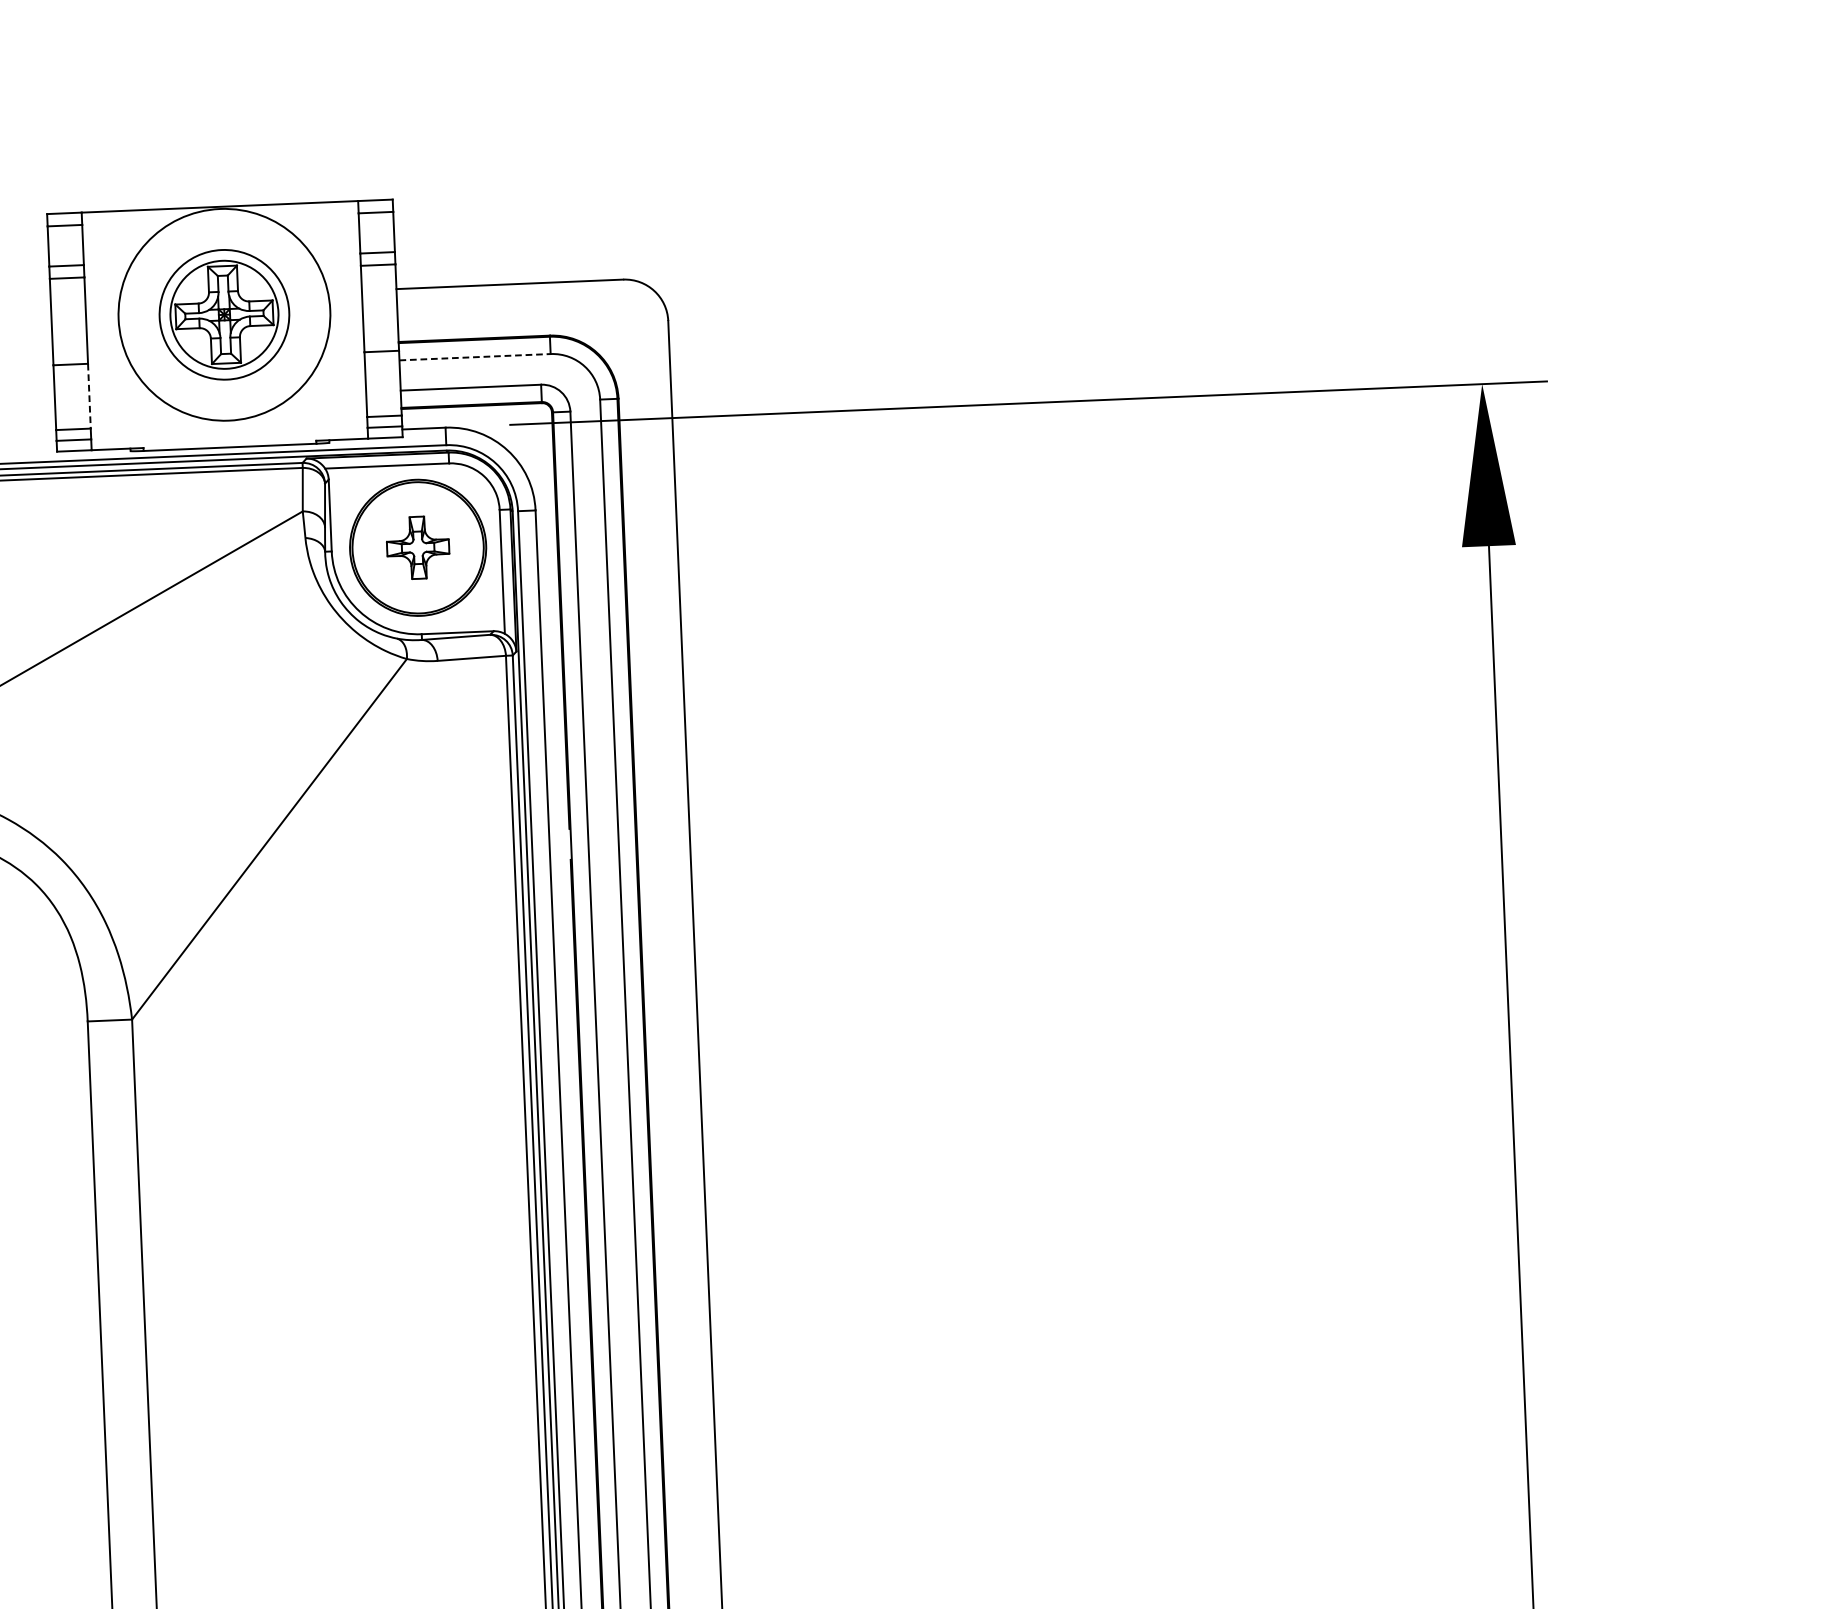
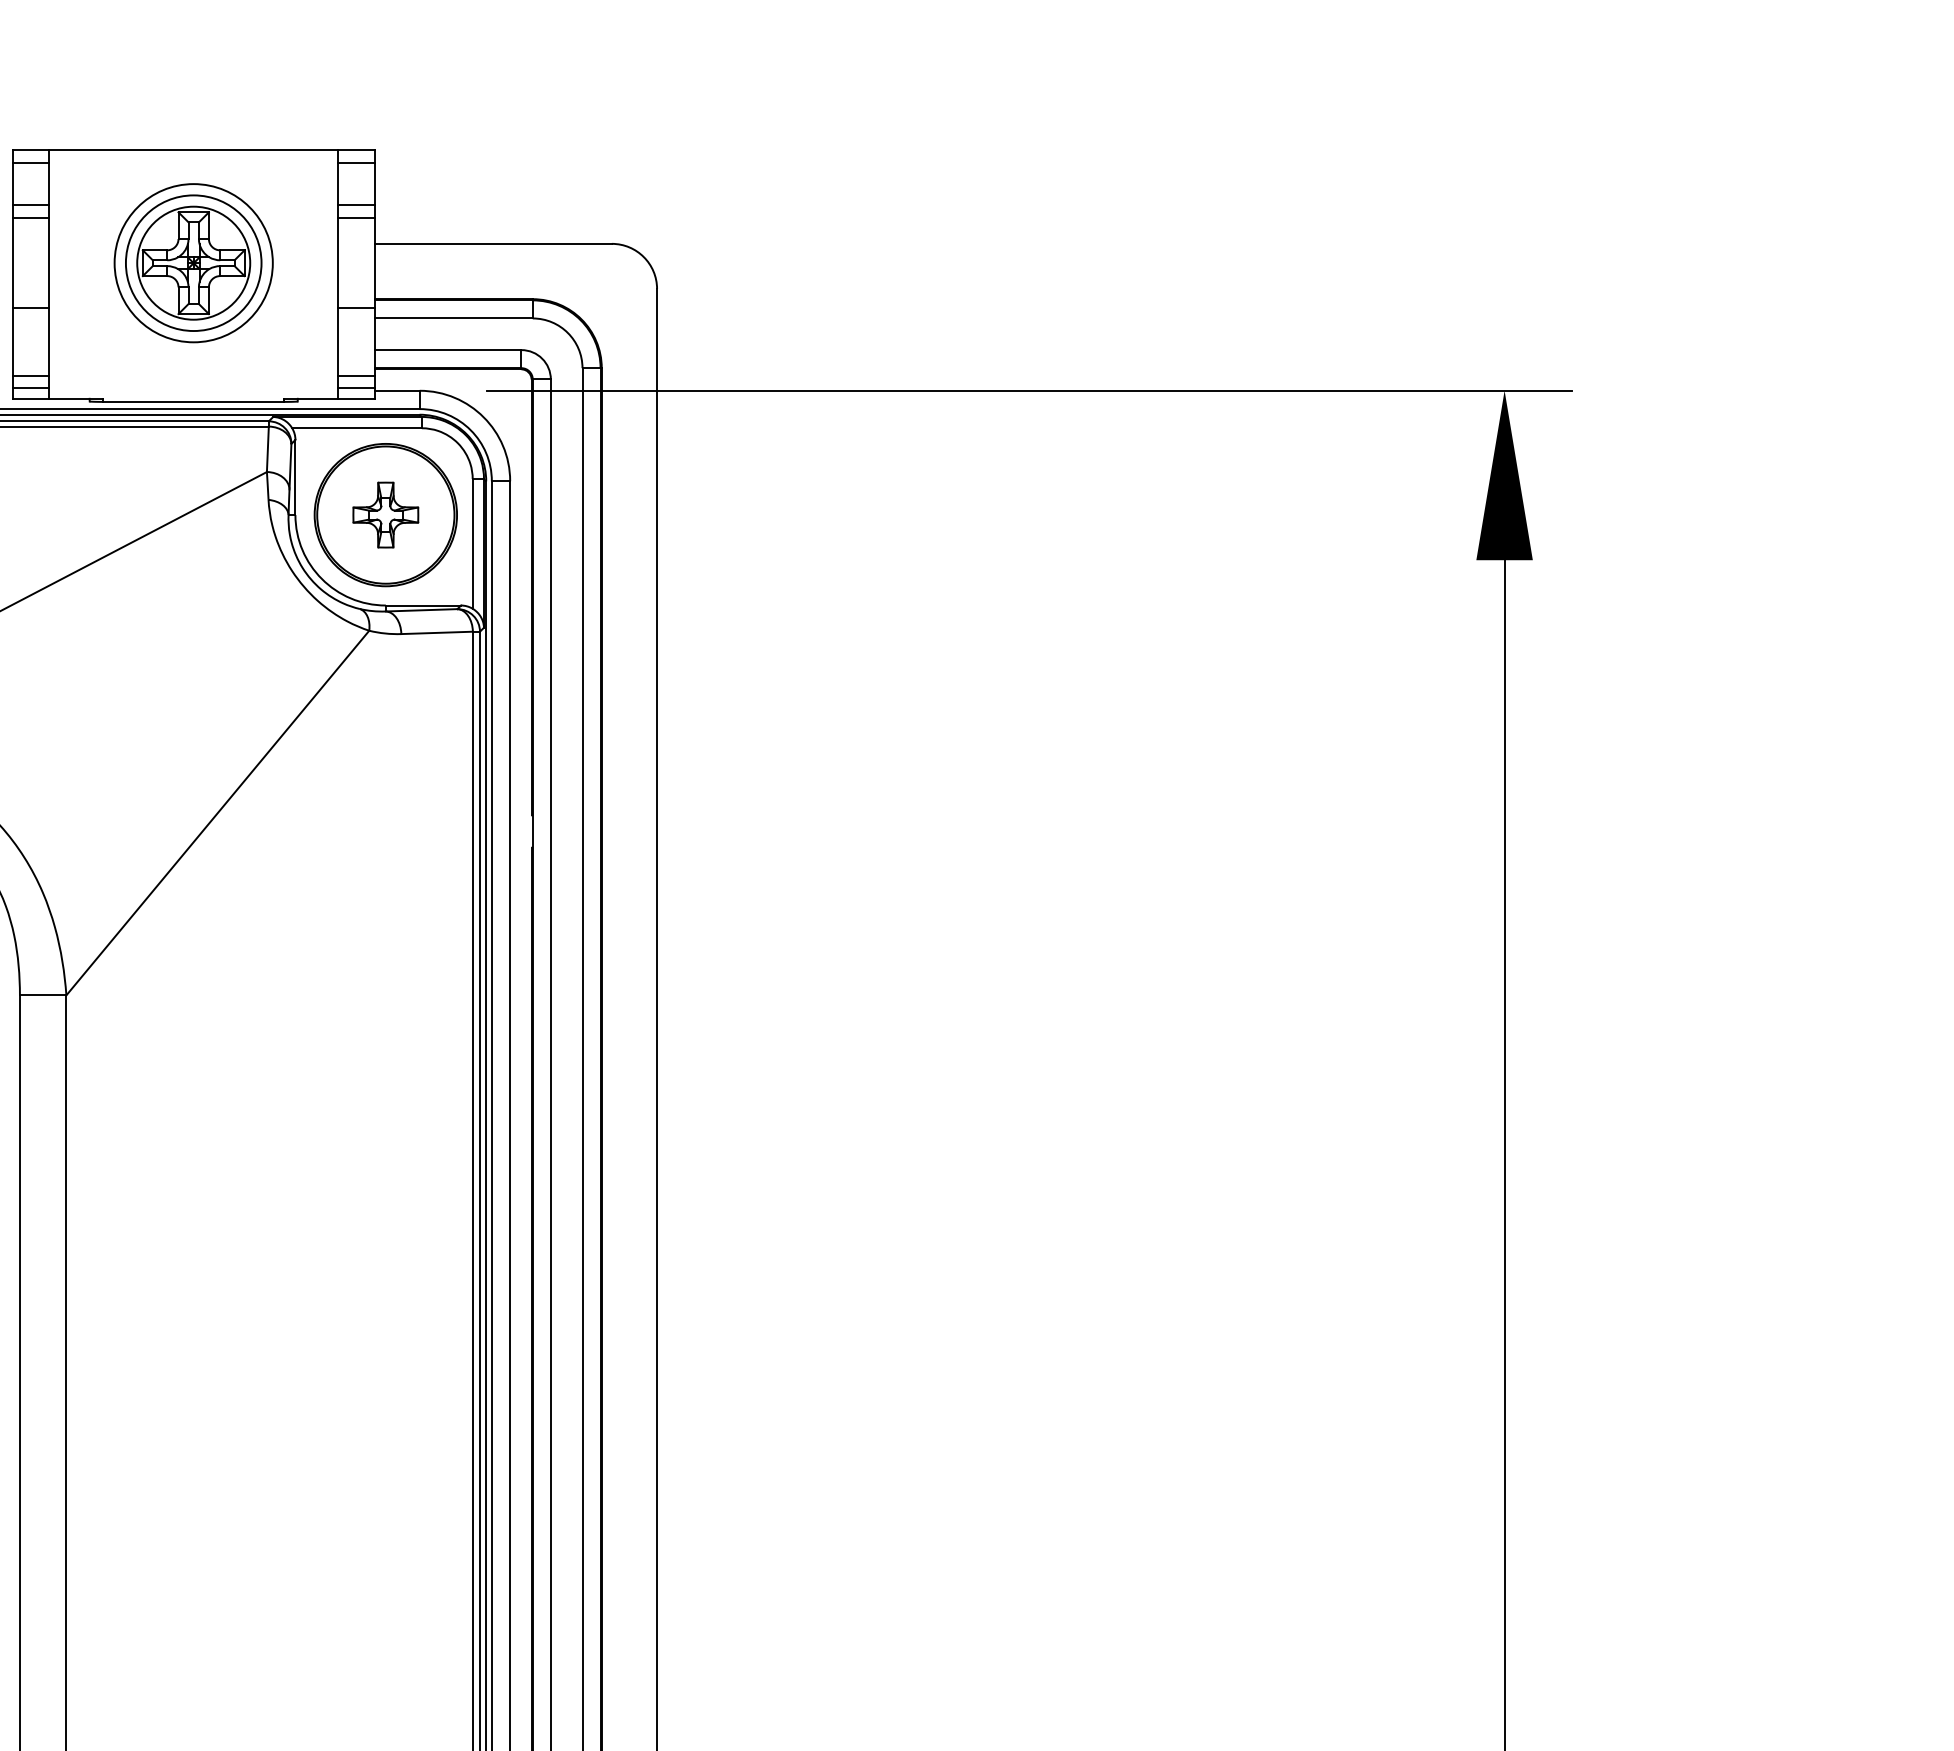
circle: (224, 315) -> (193, 263), size x0.71
line: (475, 357) -> (454, 318), dashed -> solid
line: (89, 396) -> (49, 342), dashed -> solid

